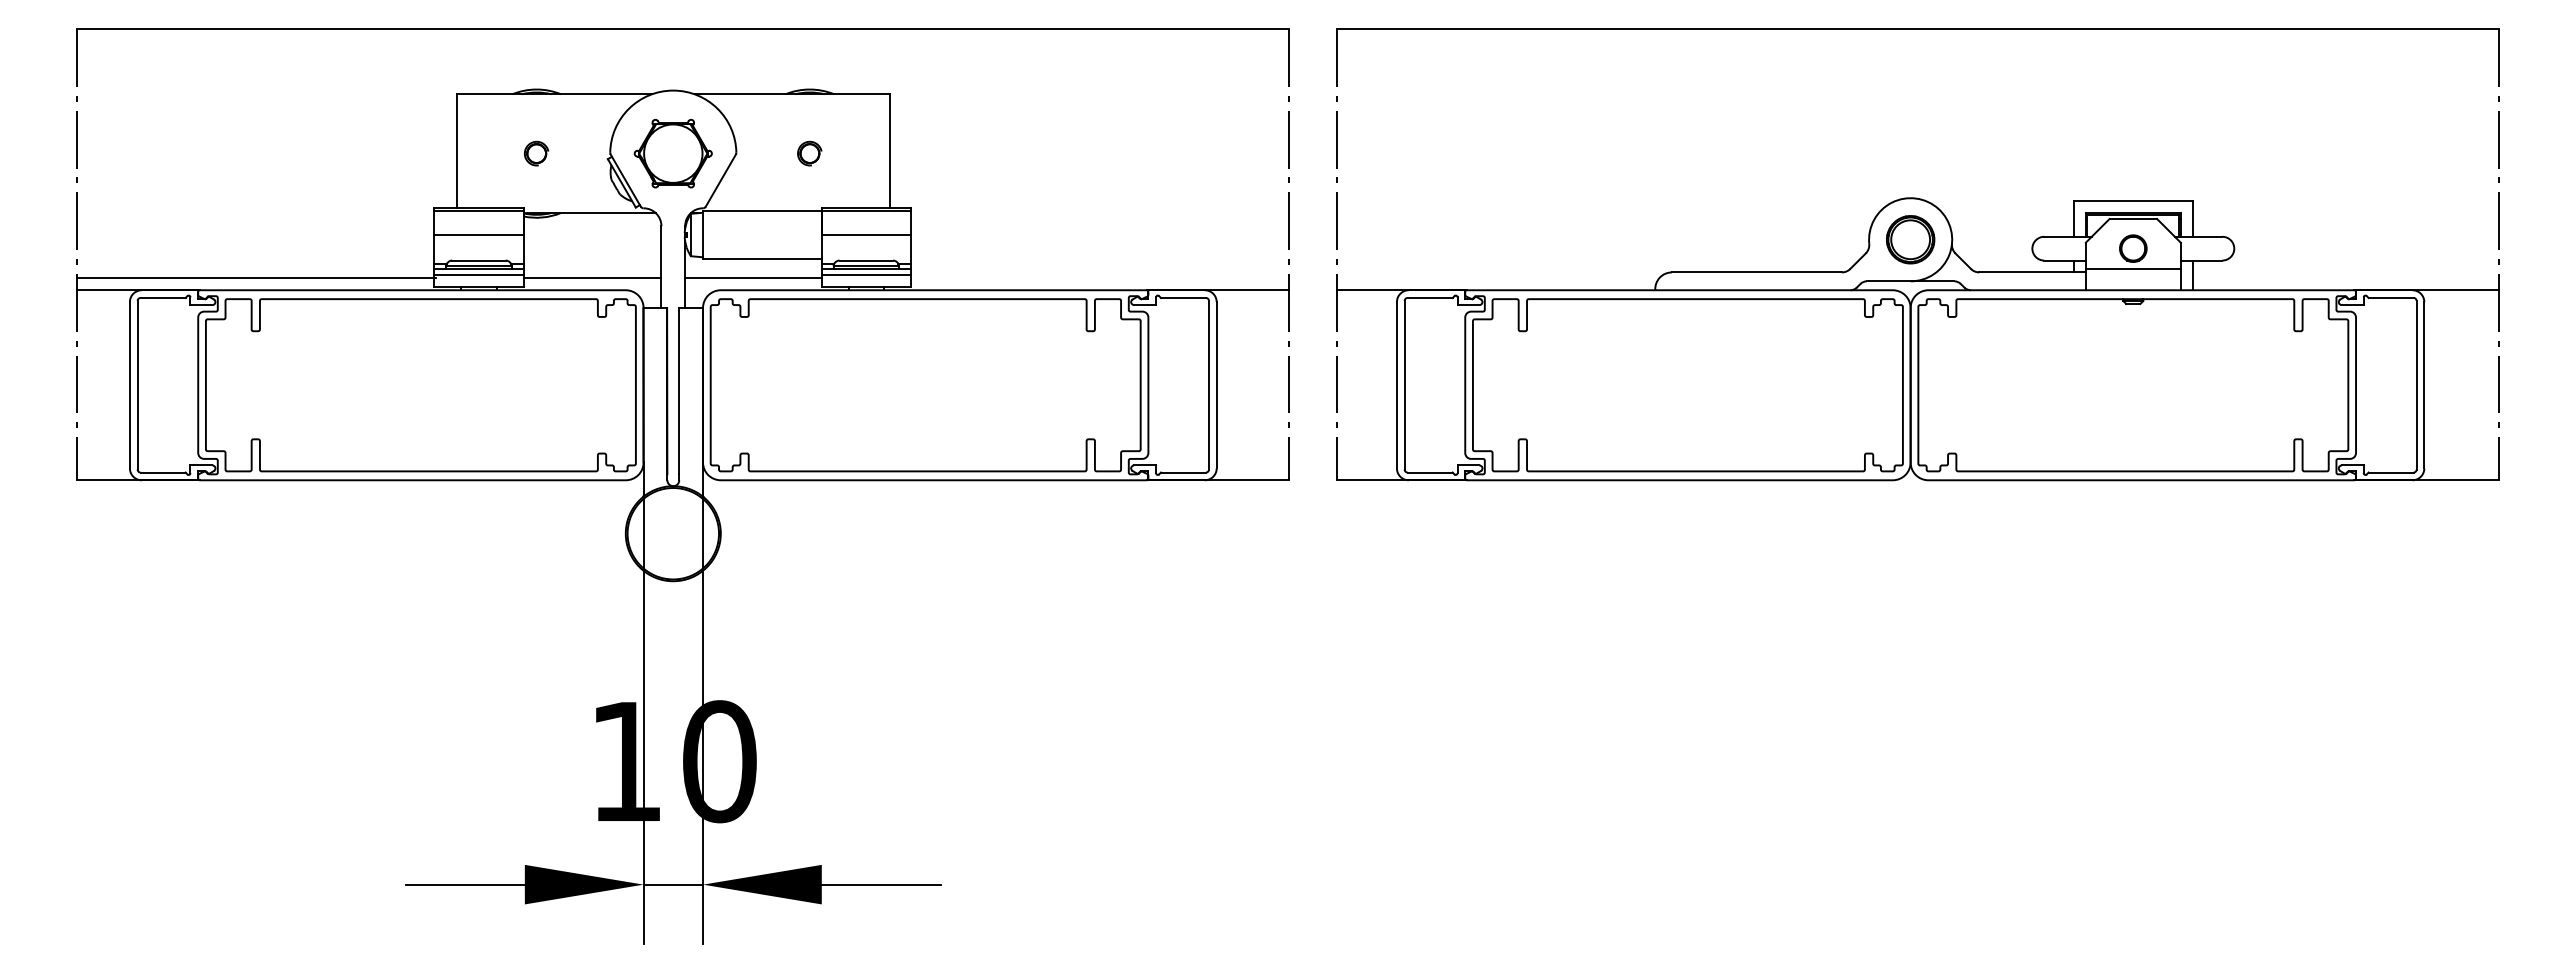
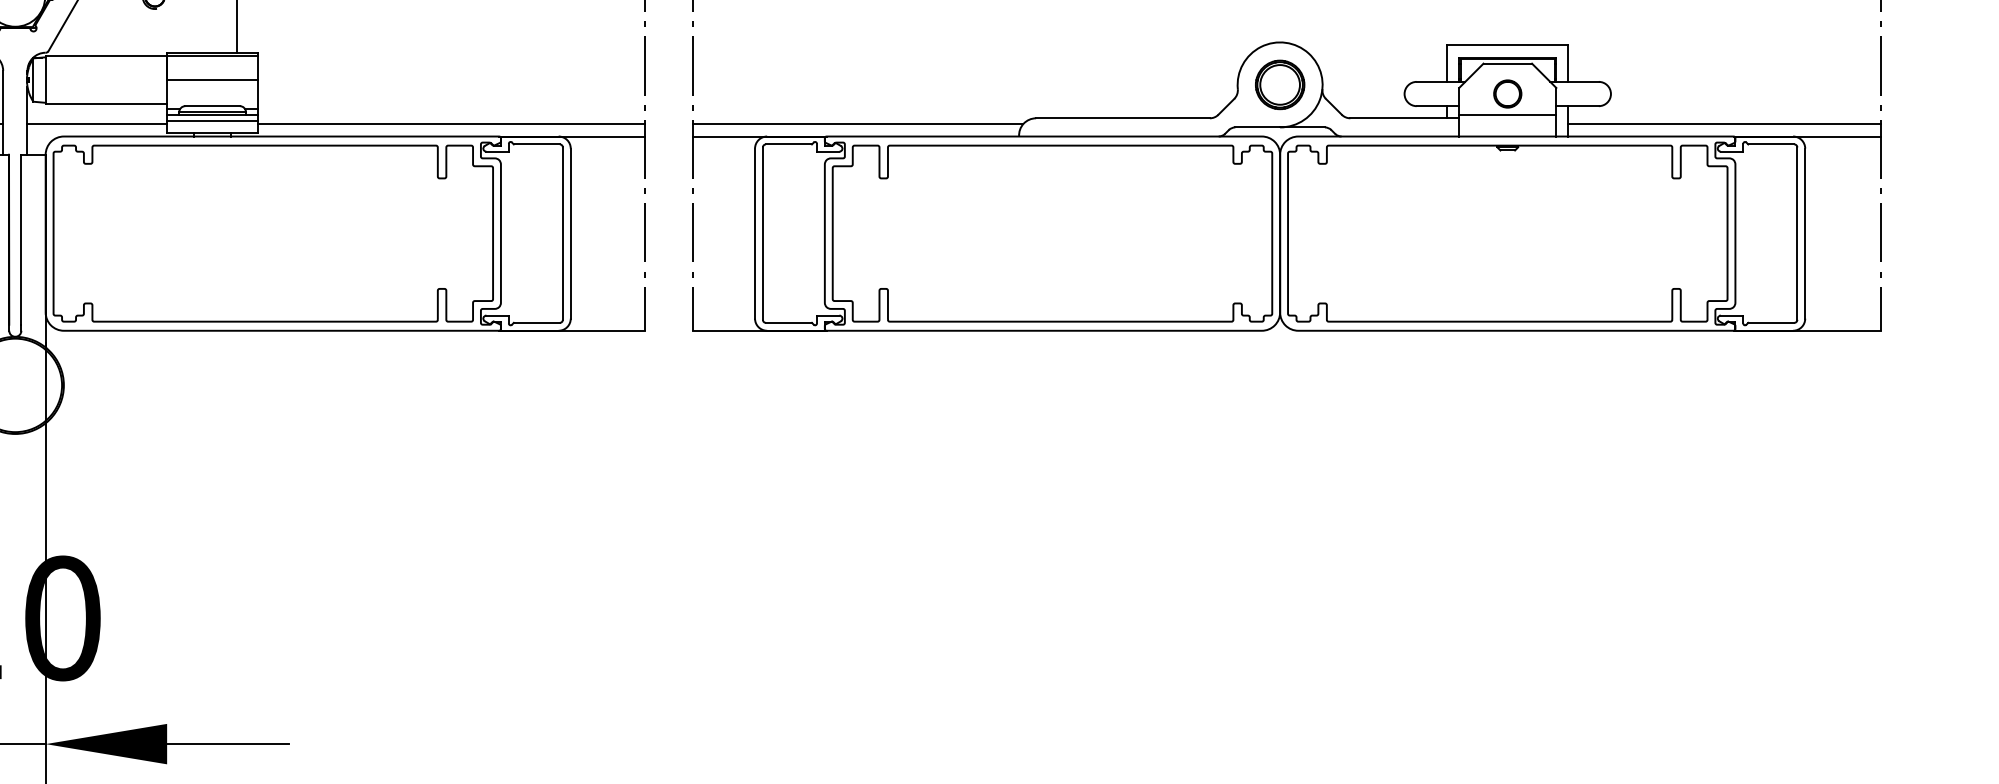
line: (1099, 278) -> (450, 124), added
line: (1497, 278) -> (857, 124), added
line: (2345, 278) -> (1724, 124), added

